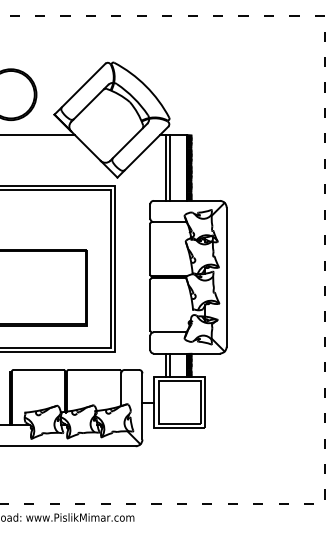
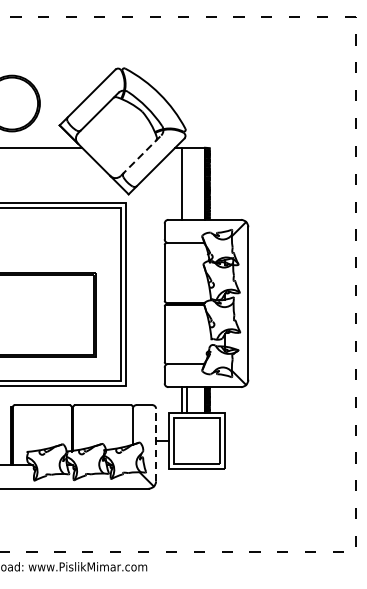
line: (129, 142) -> (141, 155), solid -> dashed
line: (170, 167) -> (186, 183), removed
line: (142, 405) -> (156, 444), solid -> dashed

